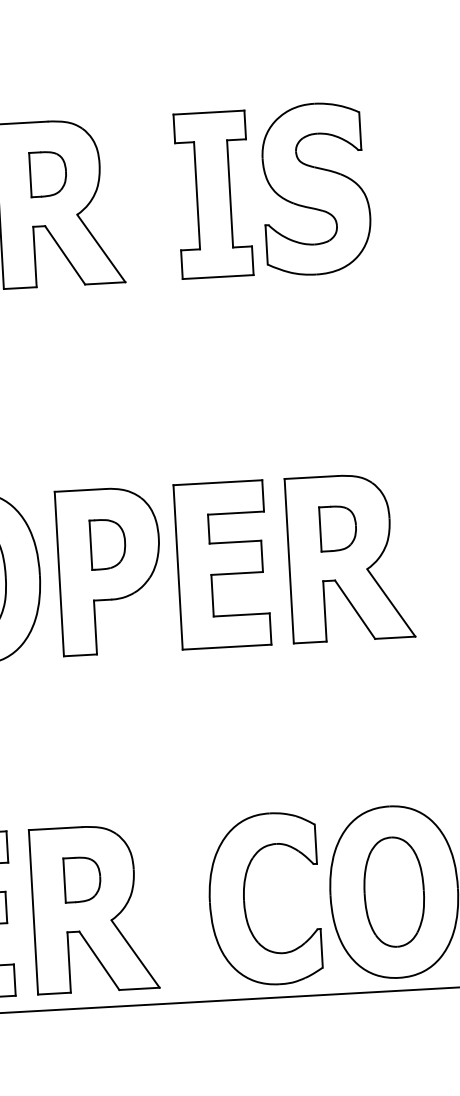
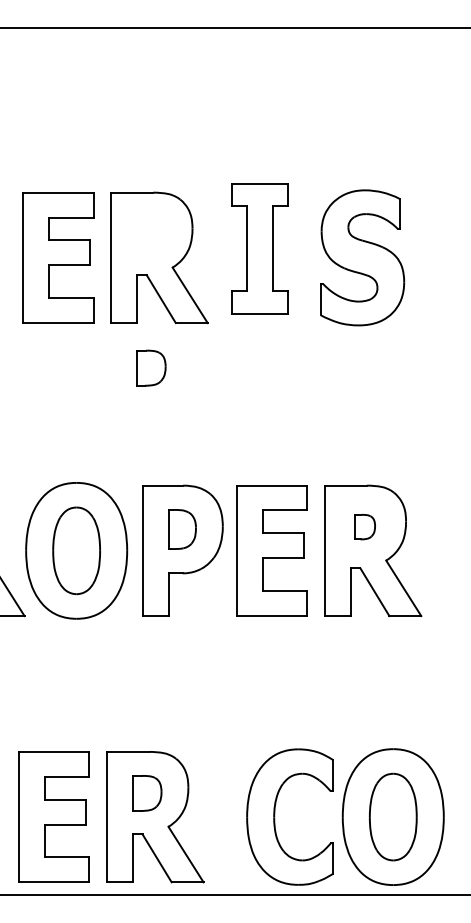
part: (48, 173) -> (151, 367), moved
part: (212, 194) -> (259, 248), moved
part: (338, 527) -> (365, 526), size x0.7

